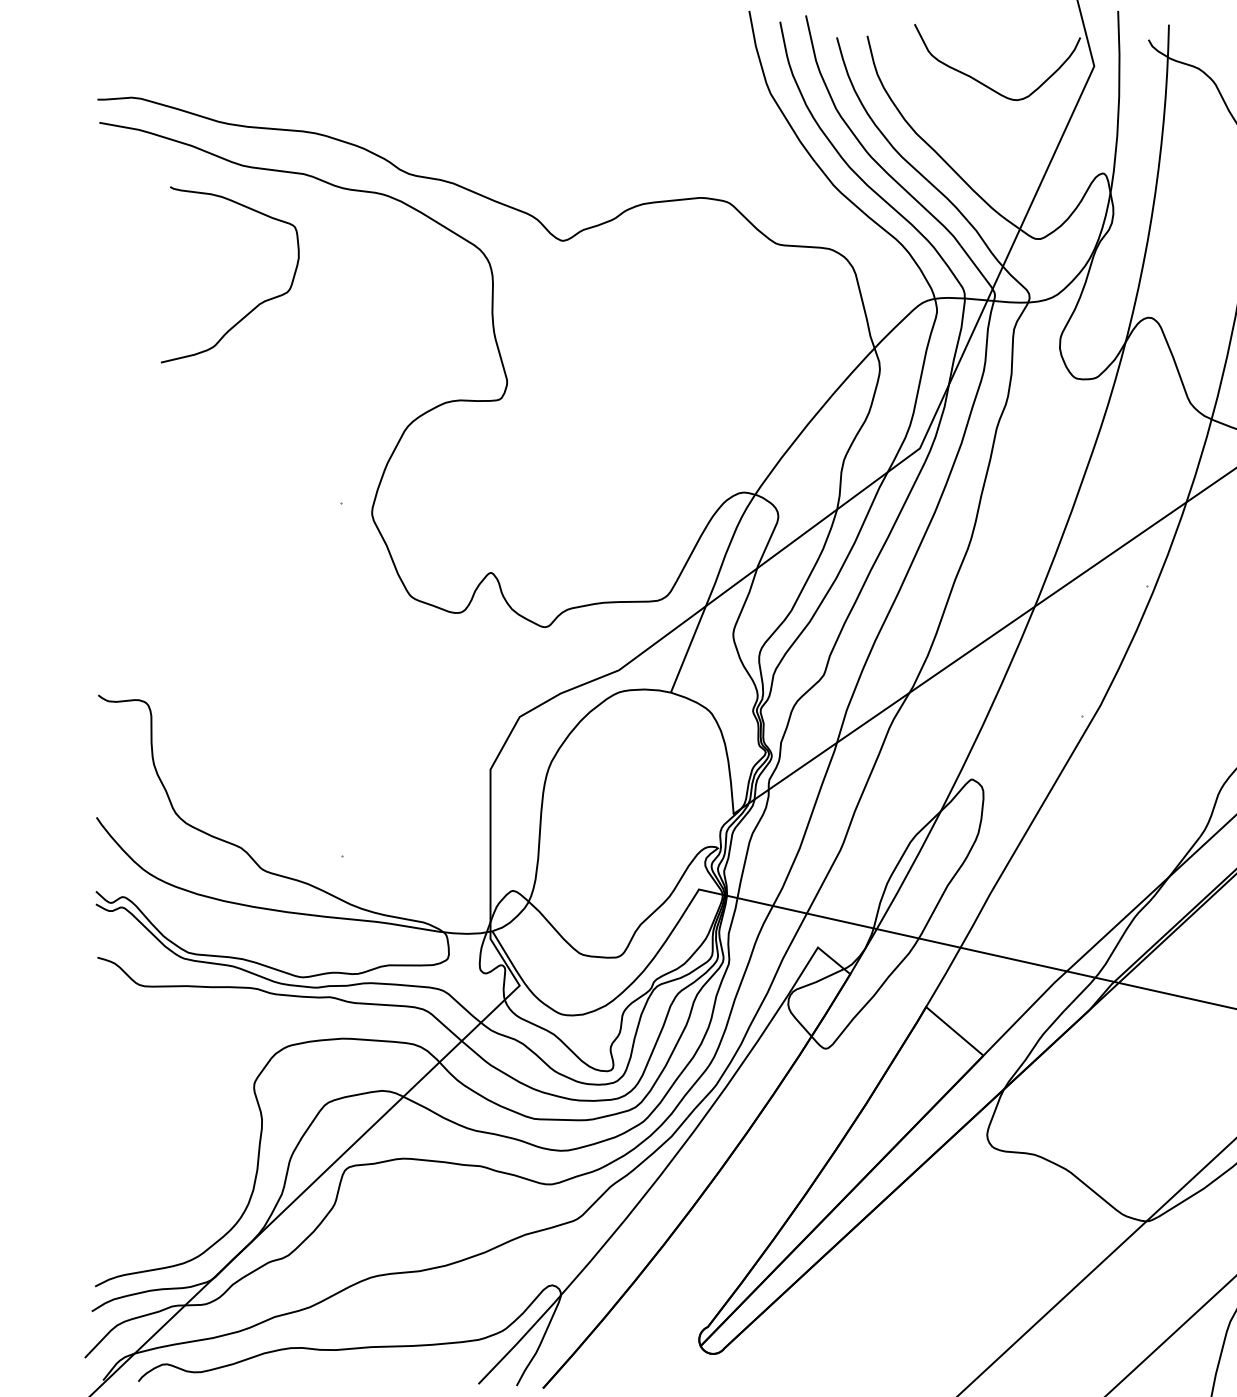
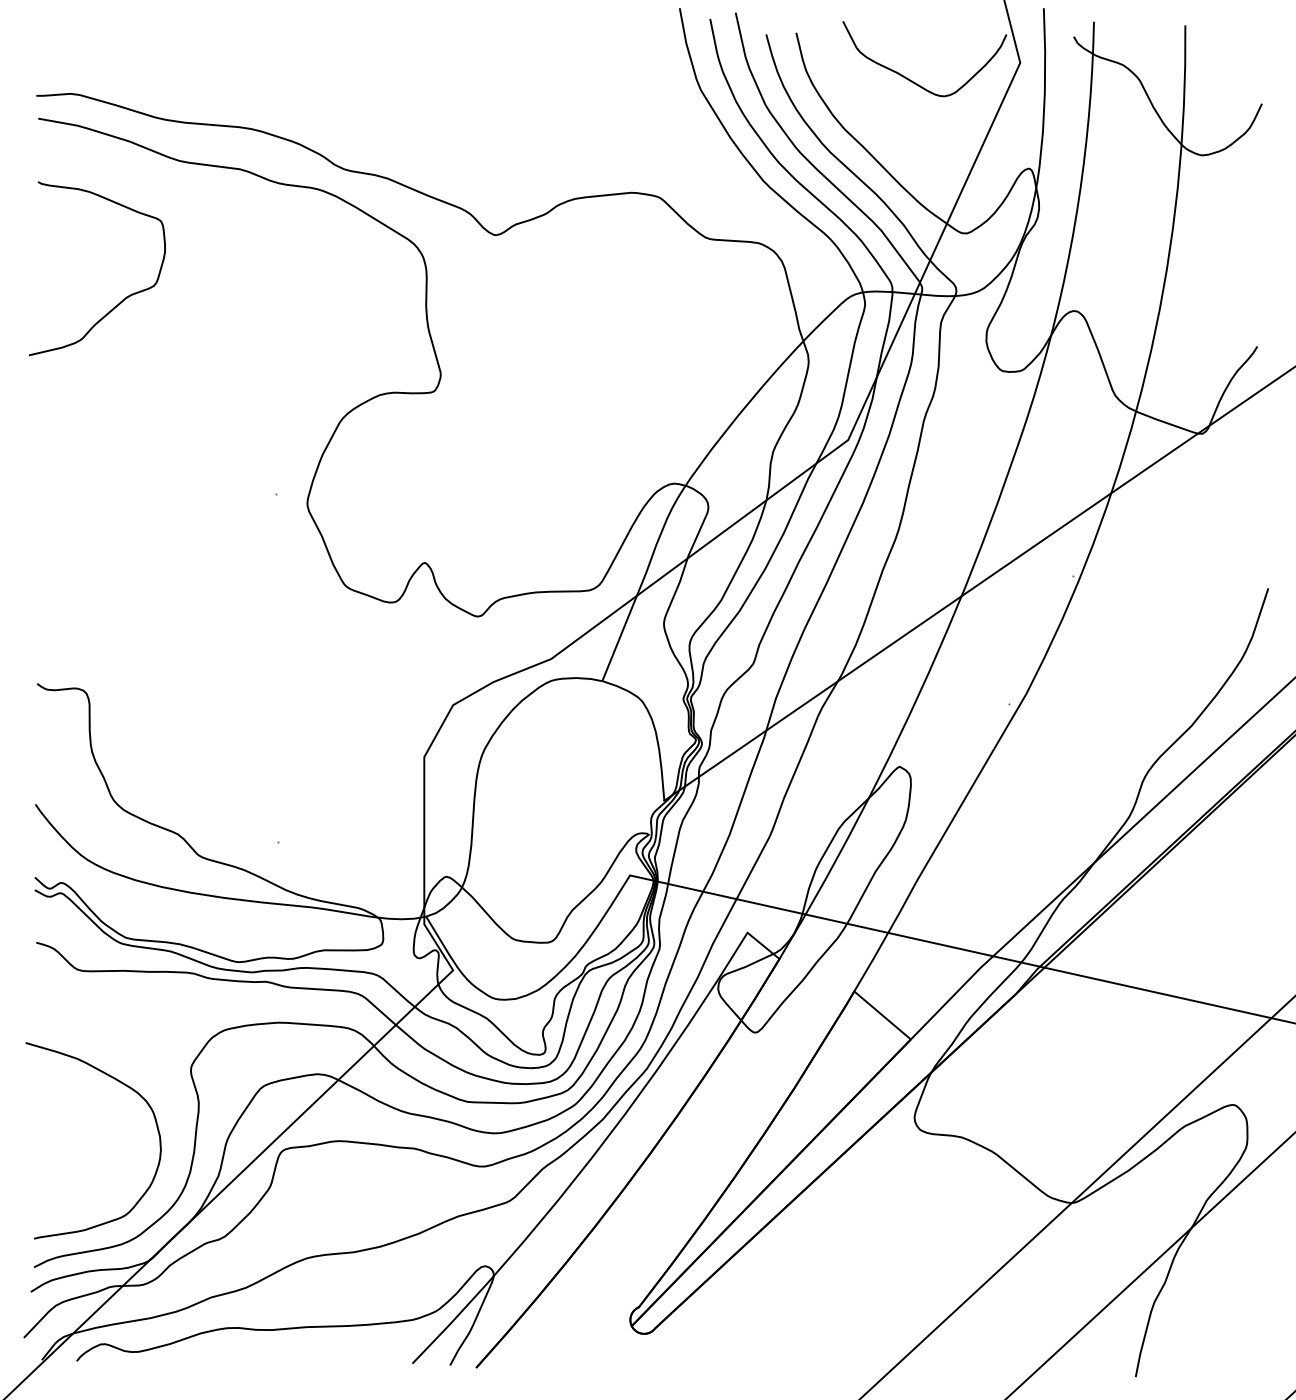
curve: (255, 306) -> (122, 299), moved
curve: (189, 1104) -> (127, 1087), added

